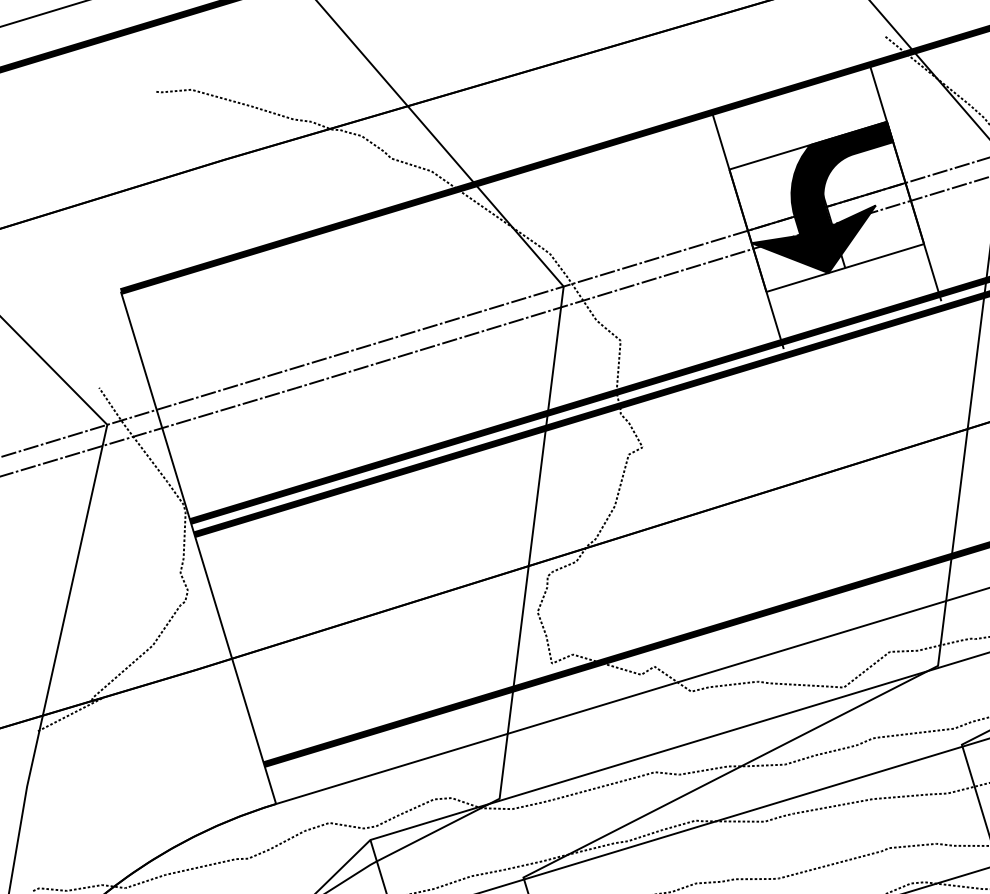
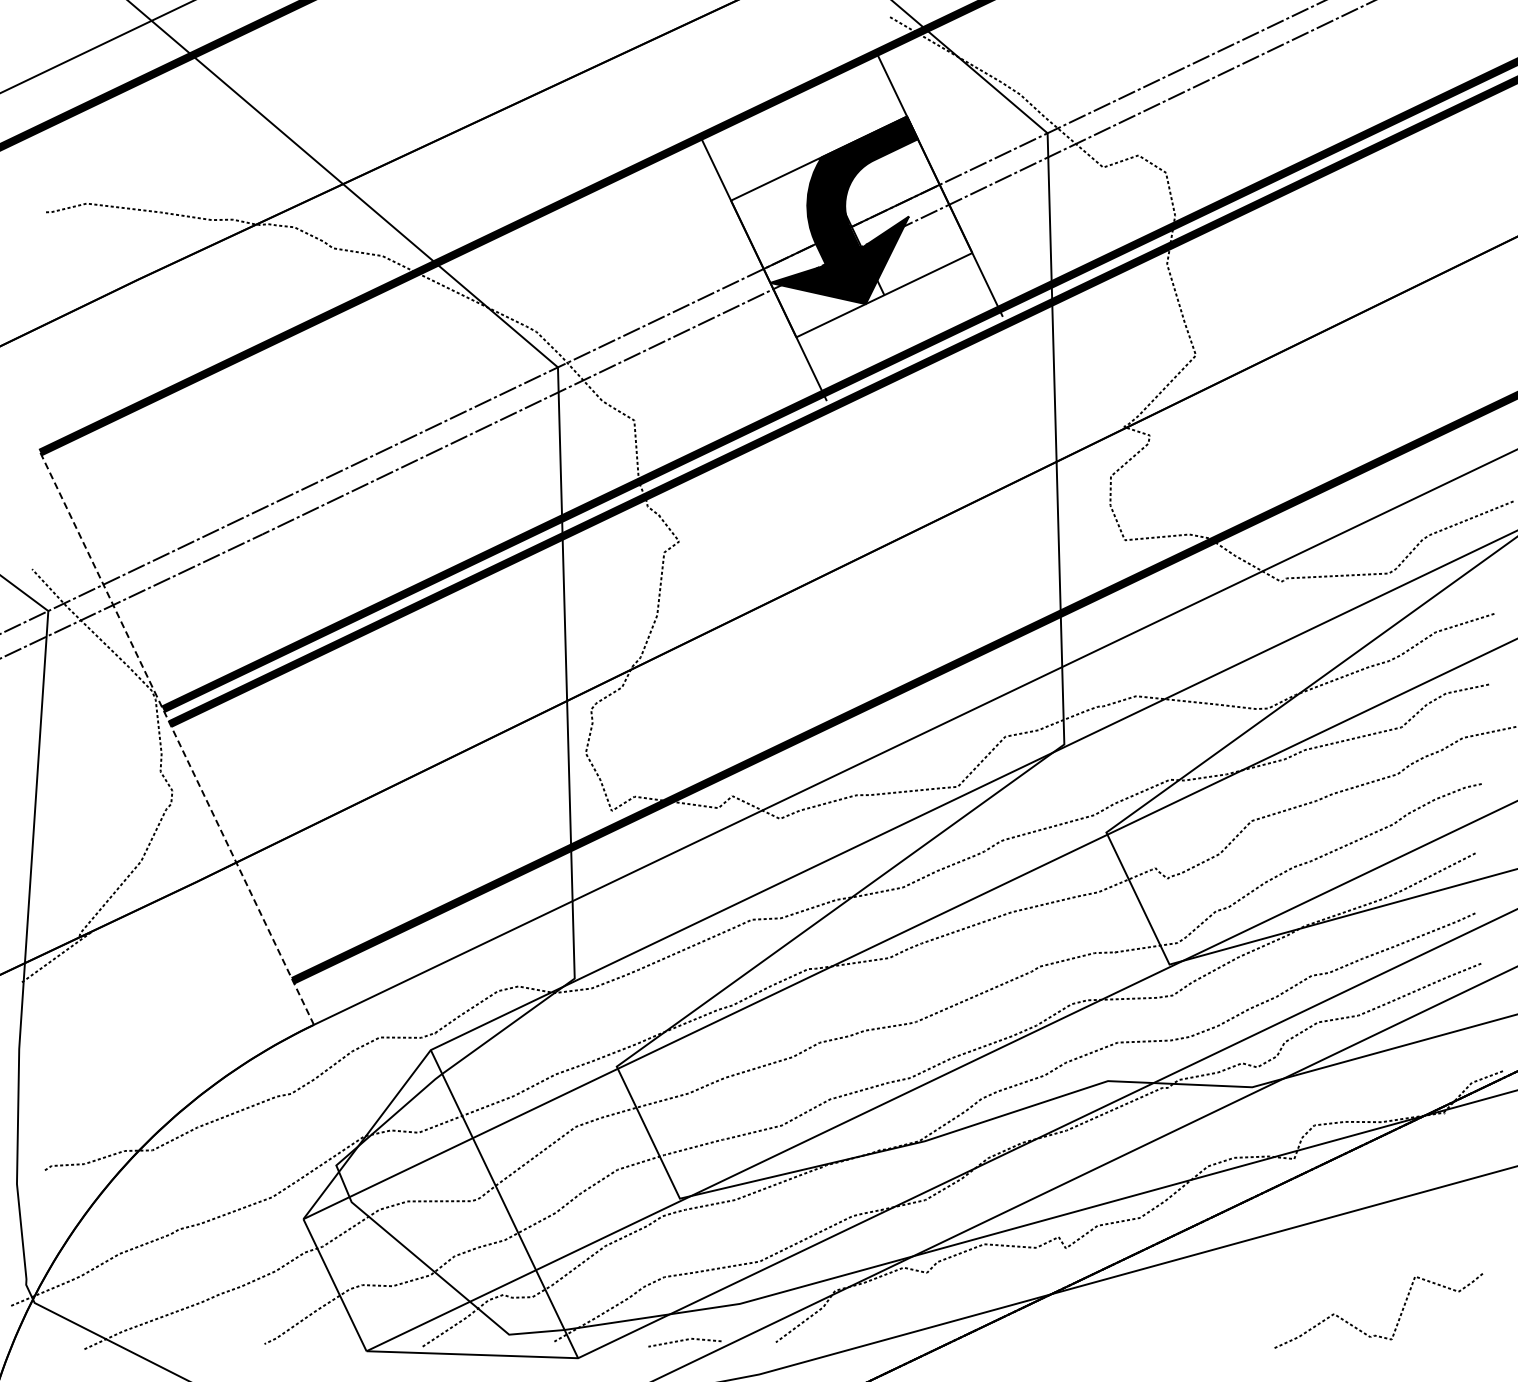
line: (198, 547) -> (176, 738), solid -> dashed

